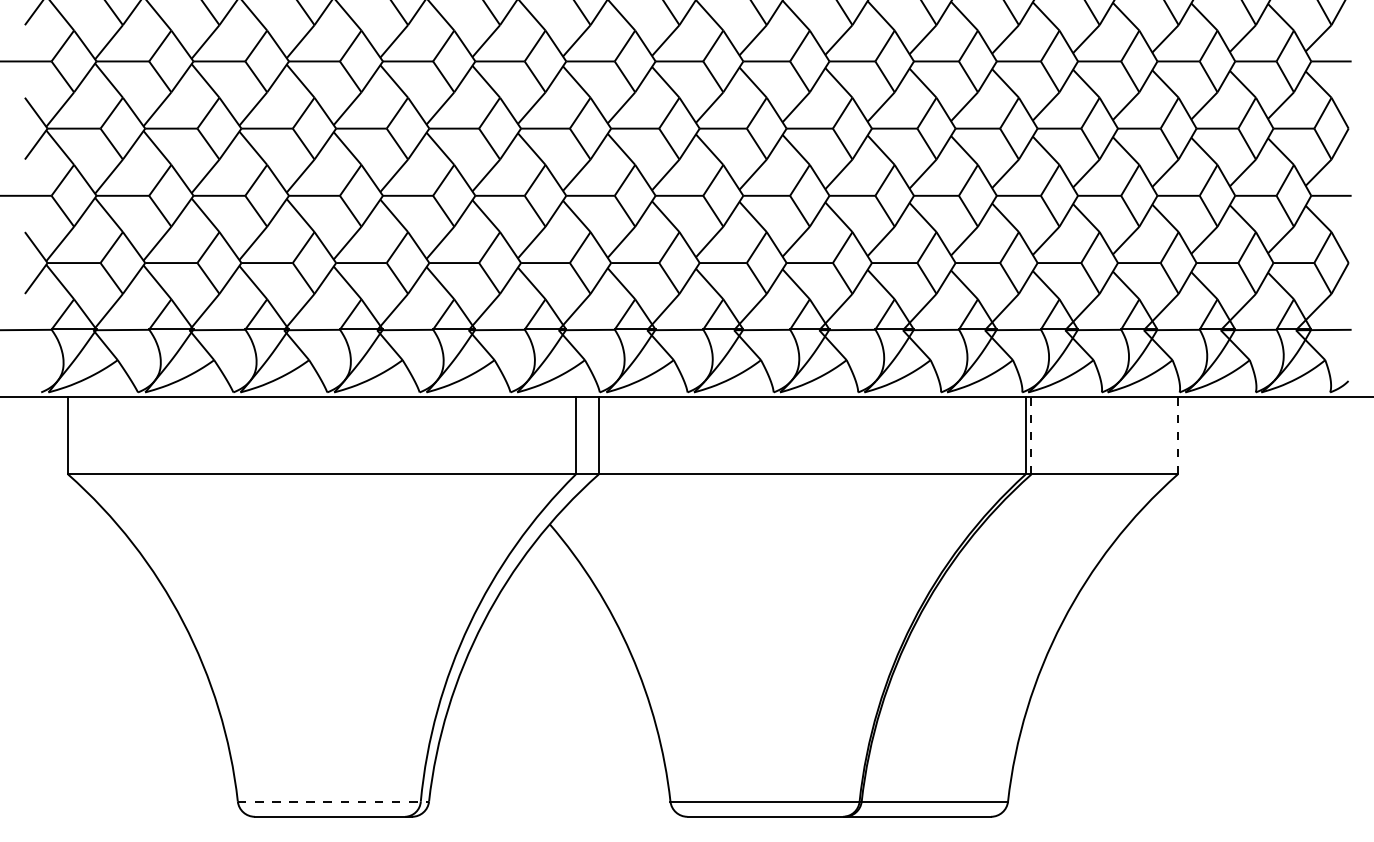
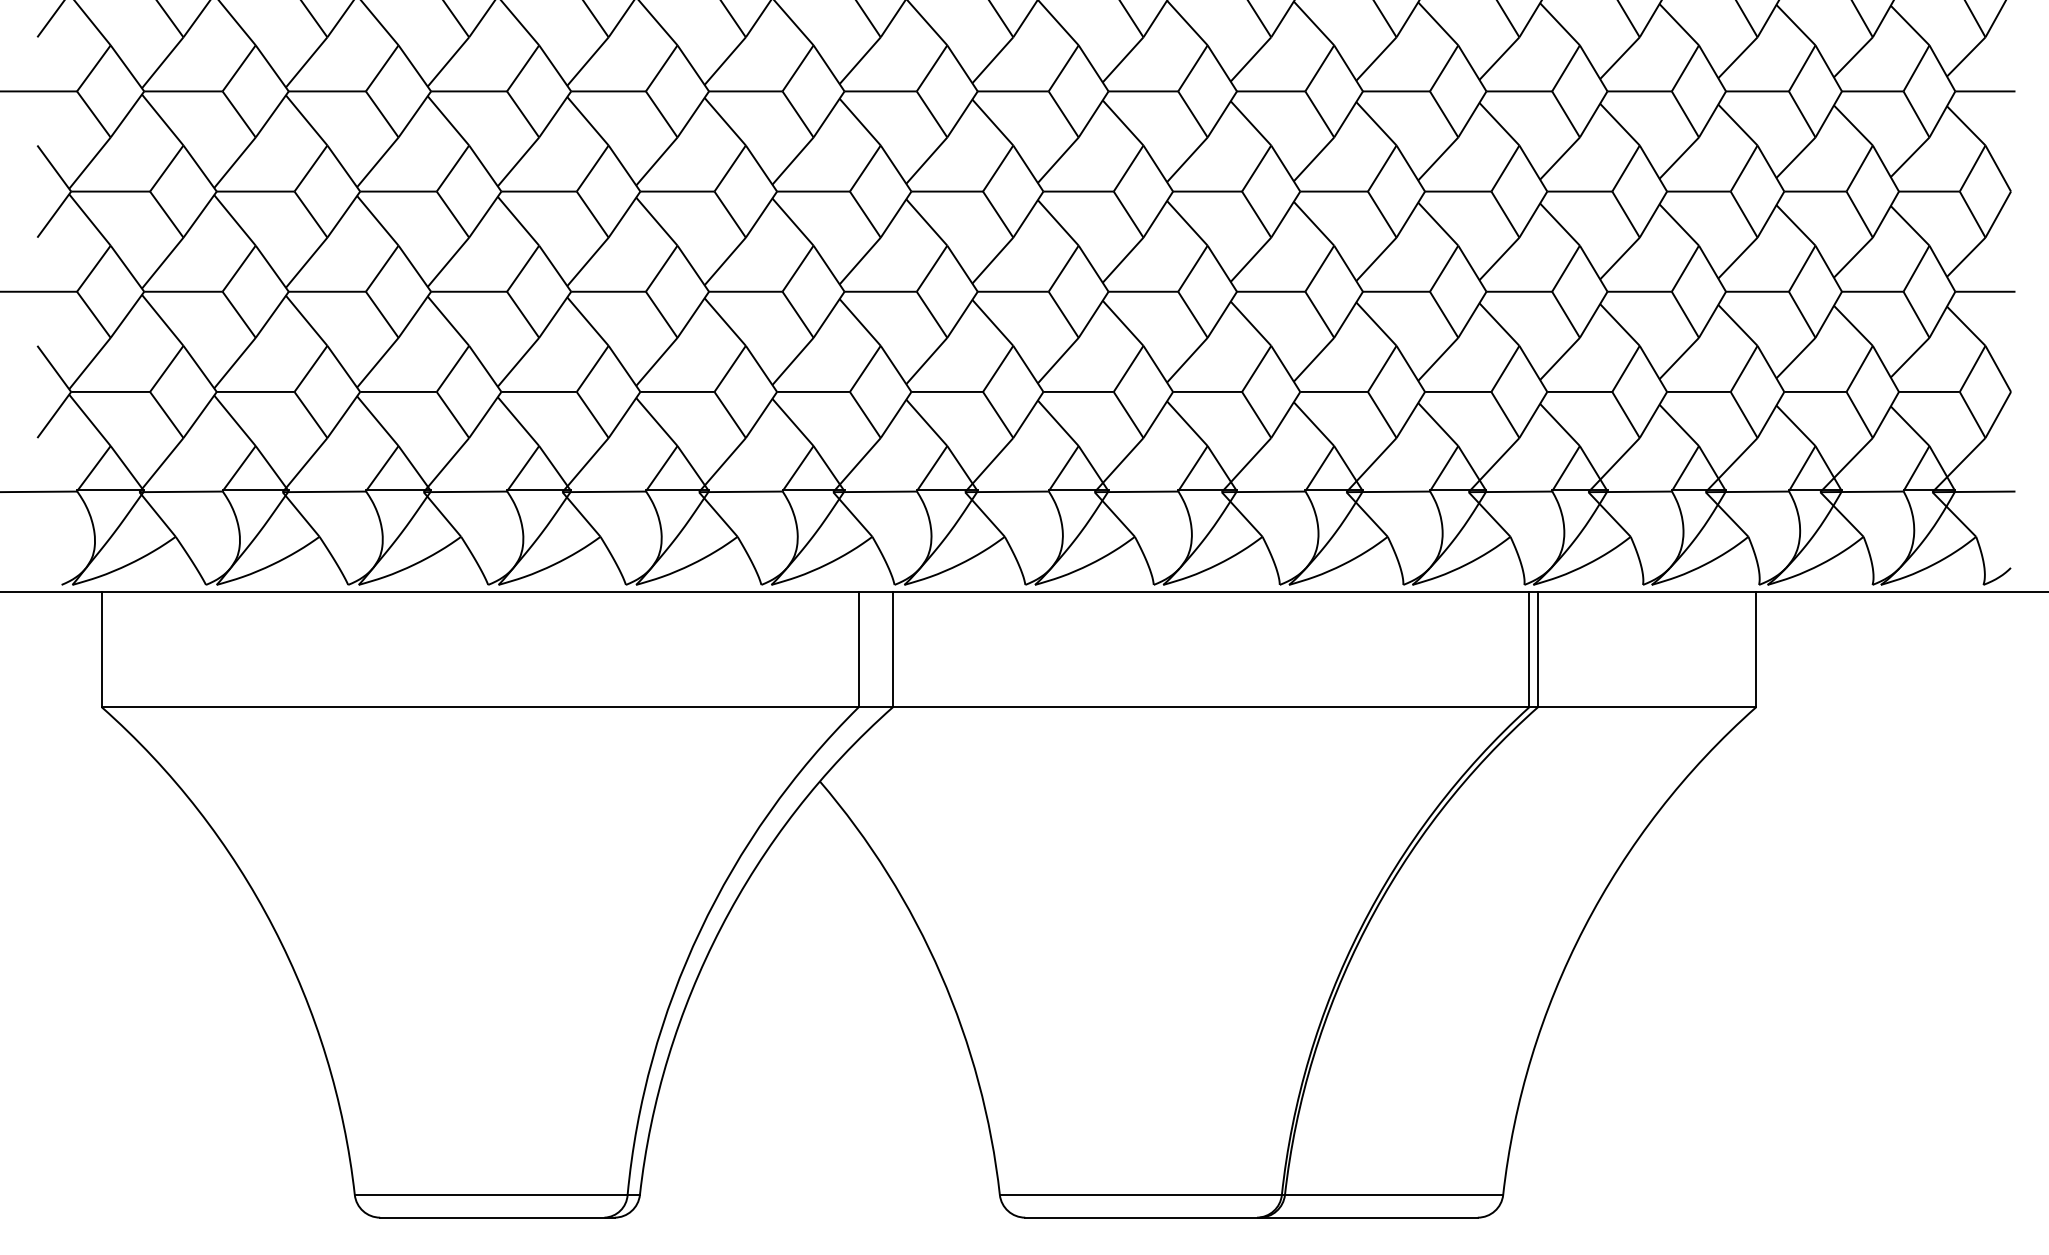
line: (1031, 435) -> (1538, 649), dashed -> solid
line: (1177, 435) -> (1755, 649), dashed -> solid
line: (333, 801) -> (497, 1194), dashed -> solid

